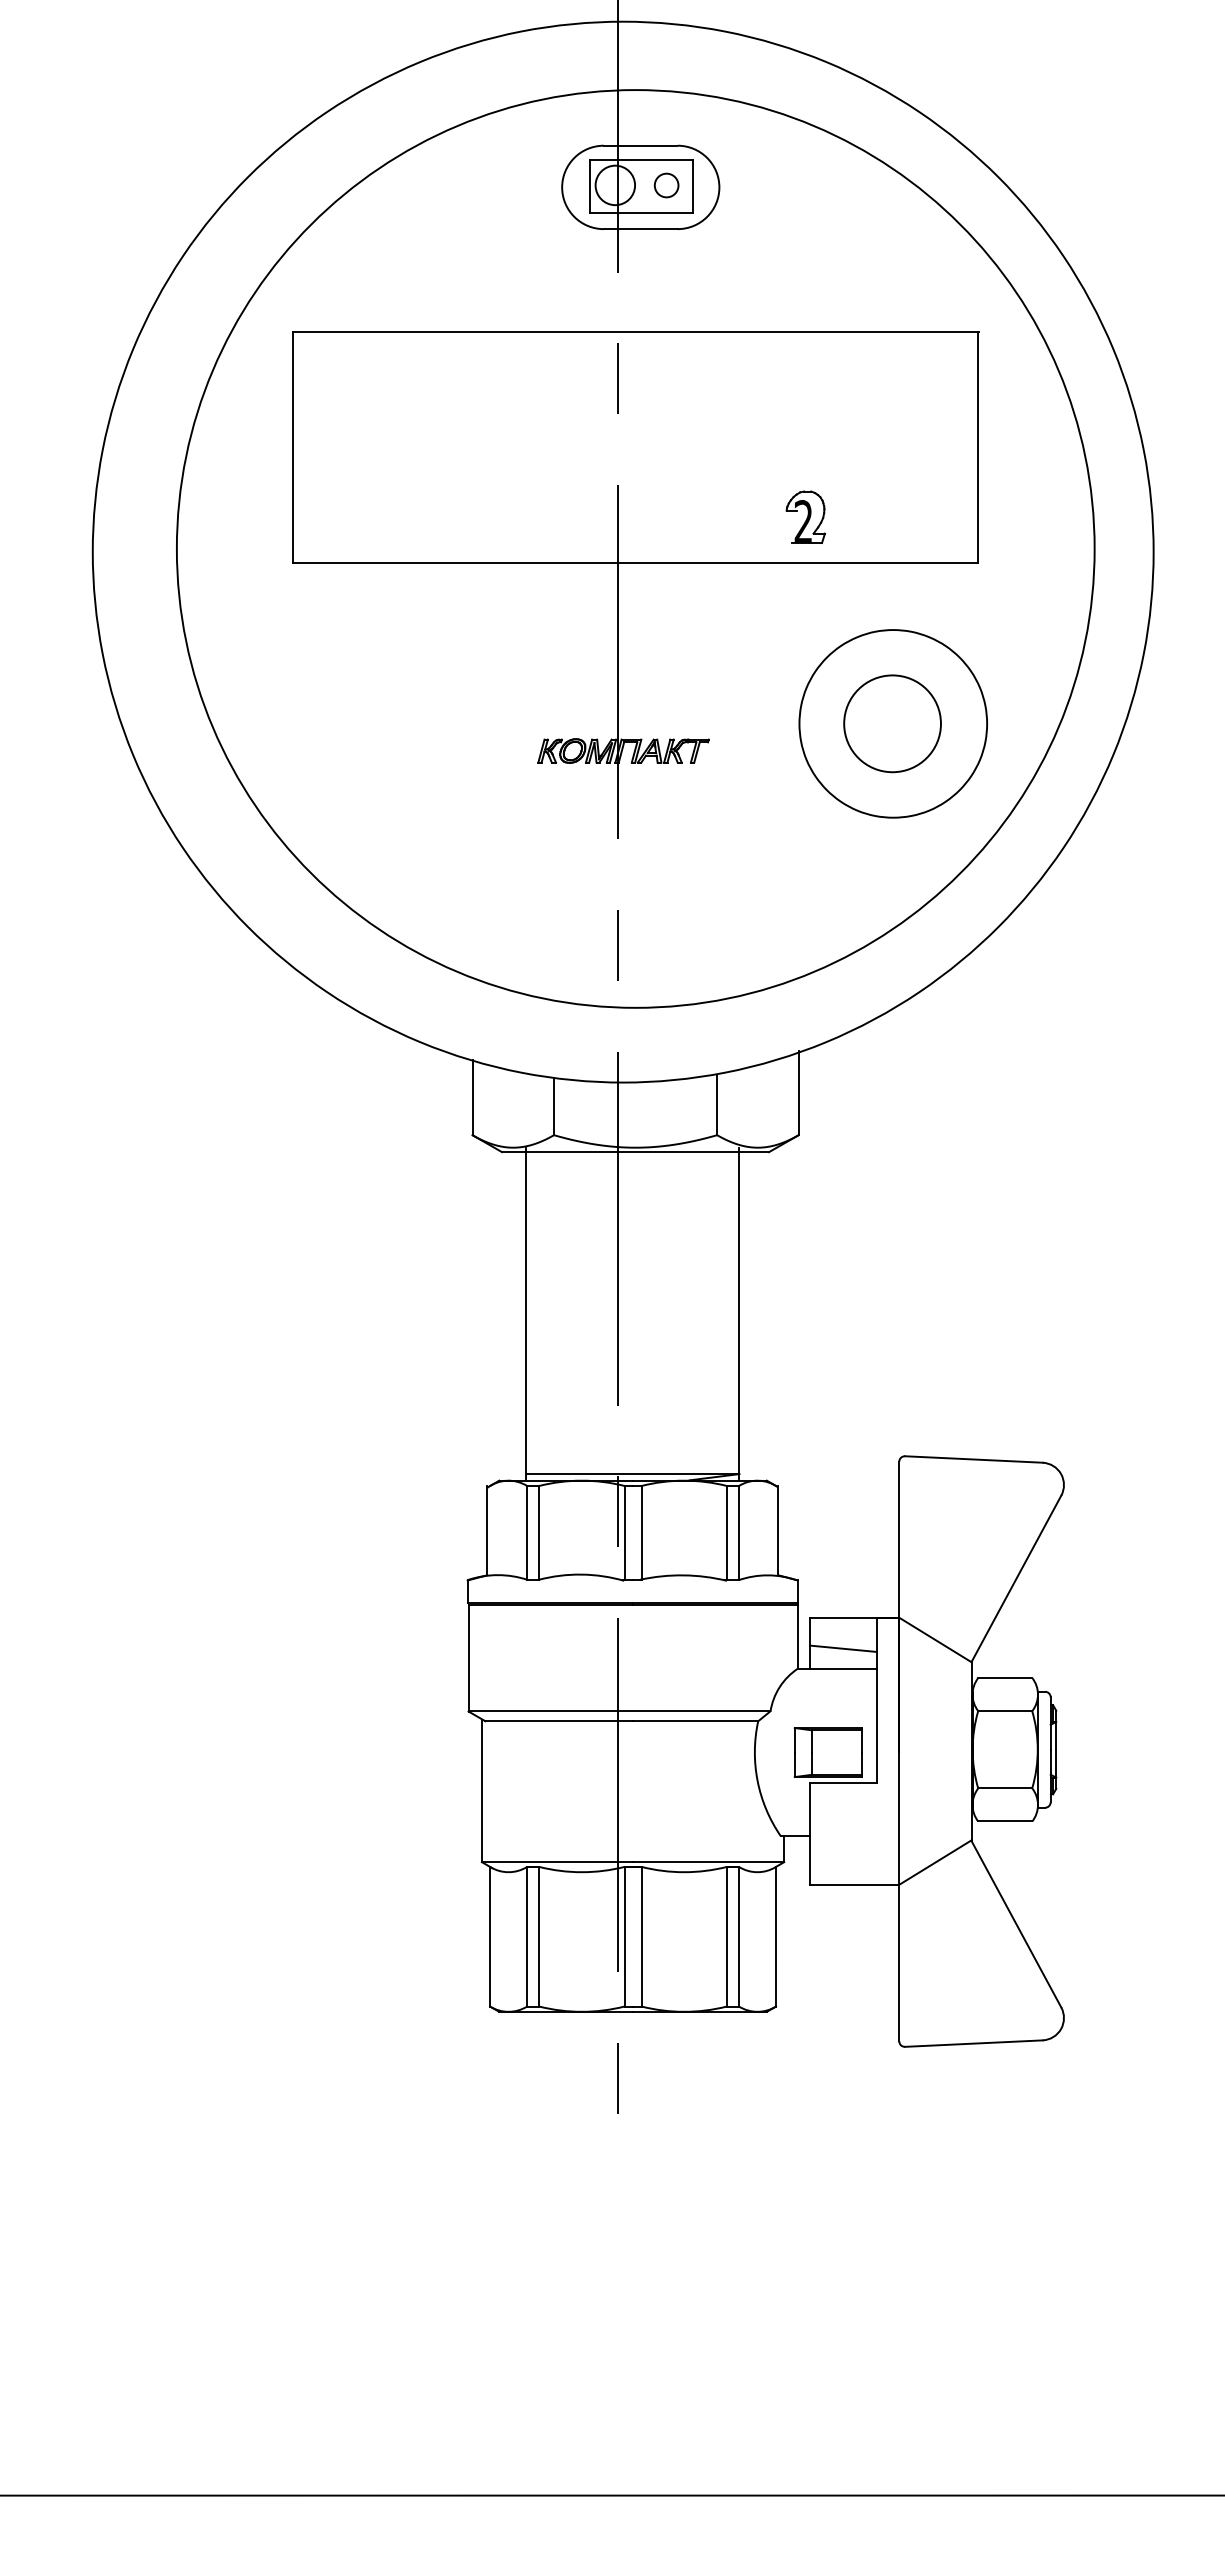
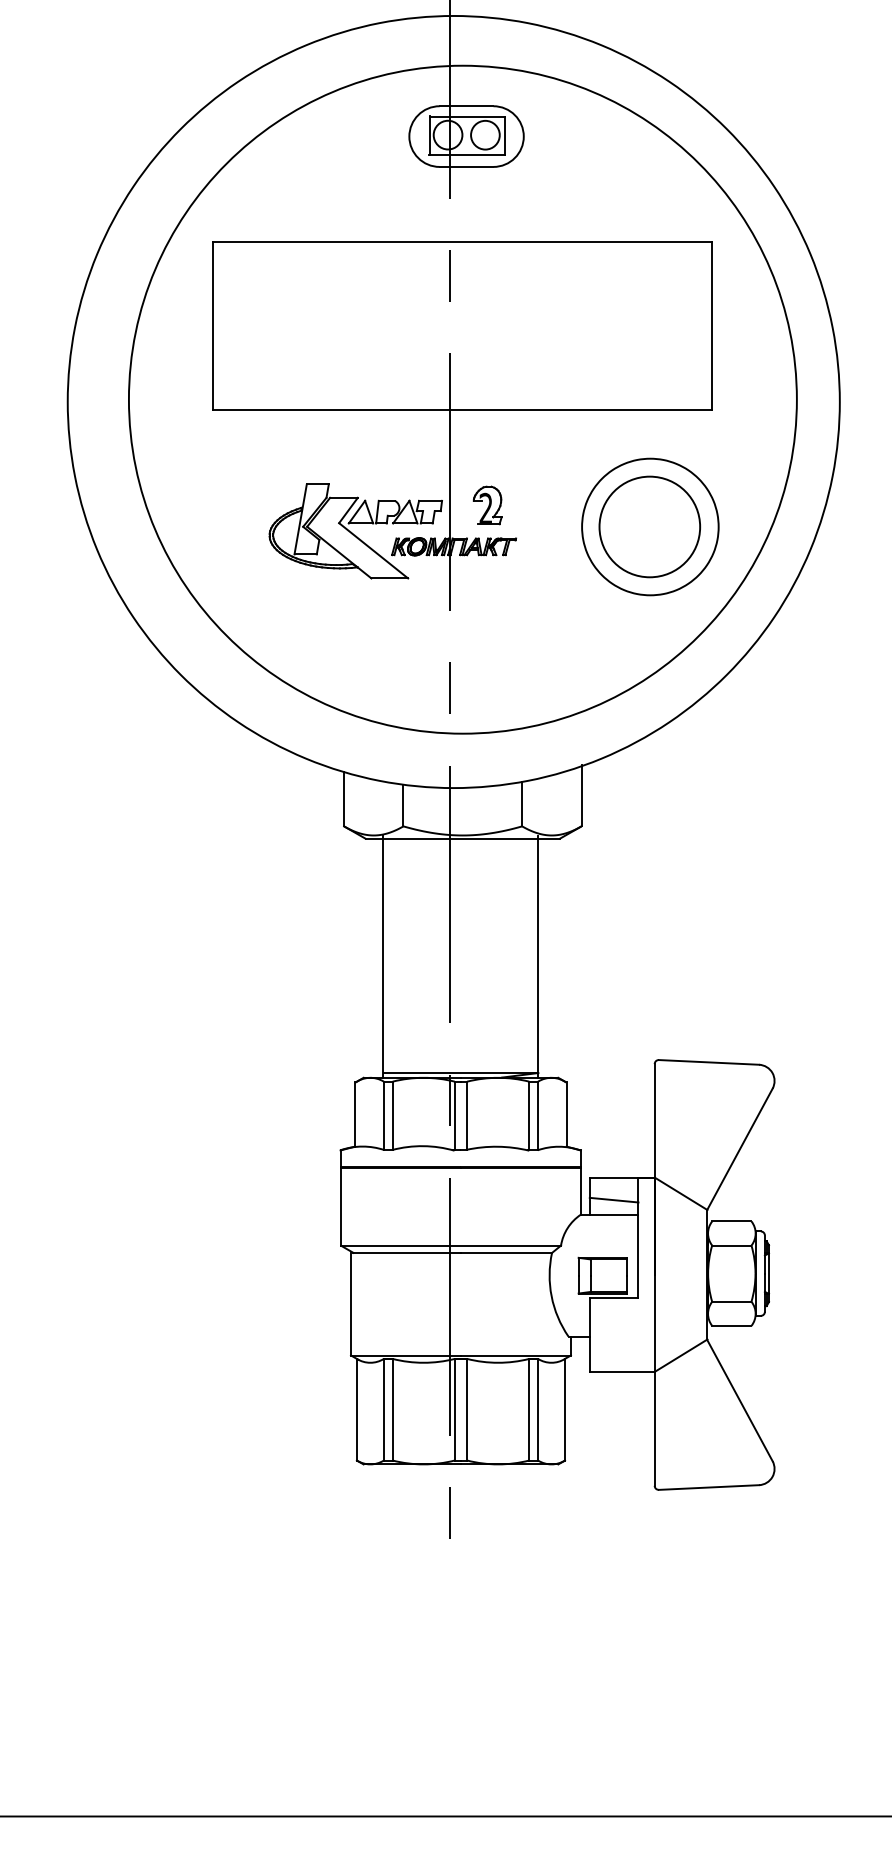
circle: (666, 185) -> (485, 135), size x1.67
part: (805, 516) -> (487, 504), moved
circle: (892, 723) -> (649, 526), size x1.43
part: (488, 729) -> (355, 531), added

